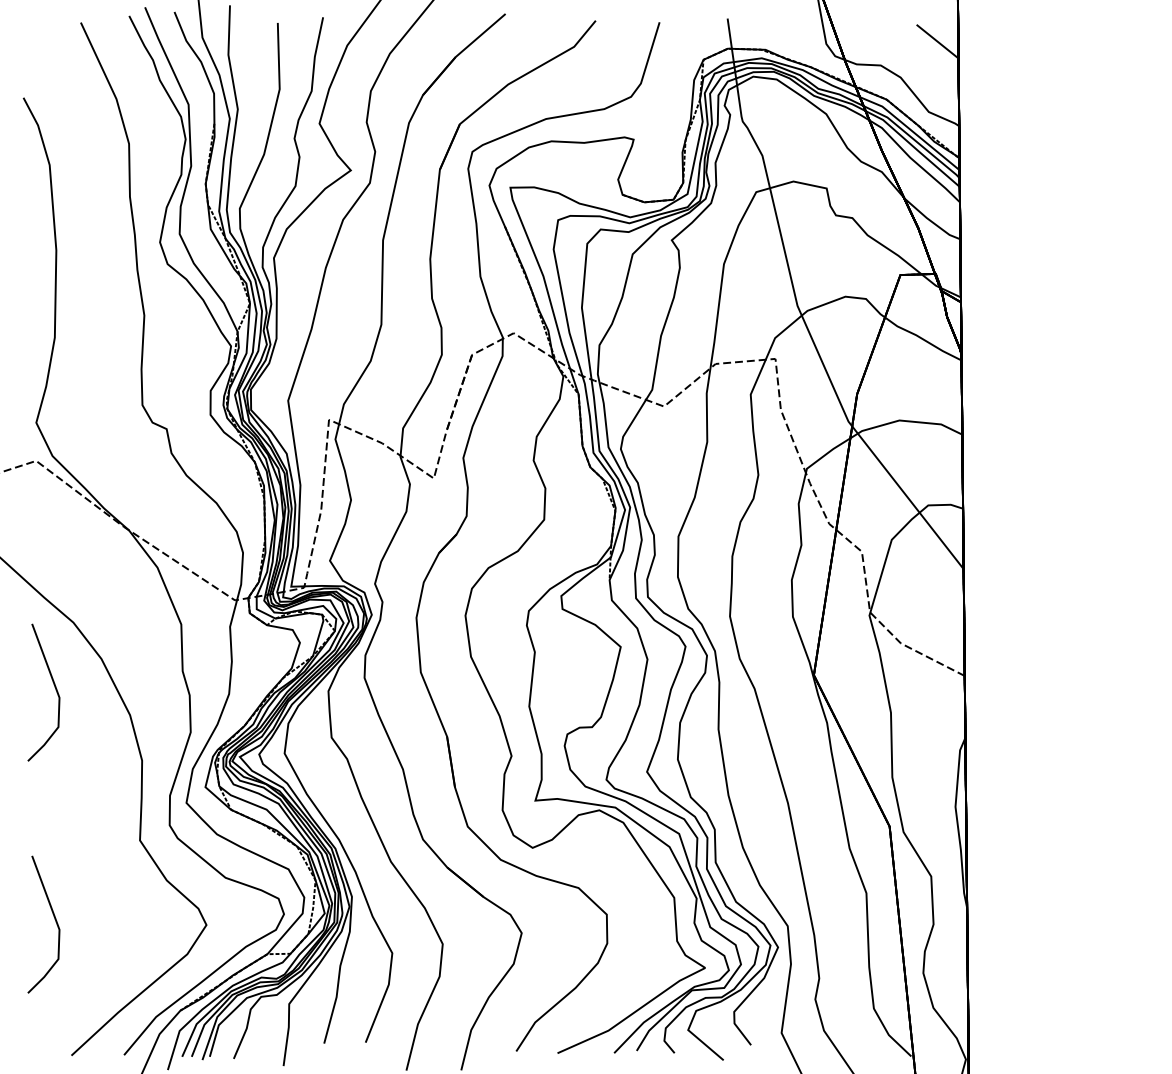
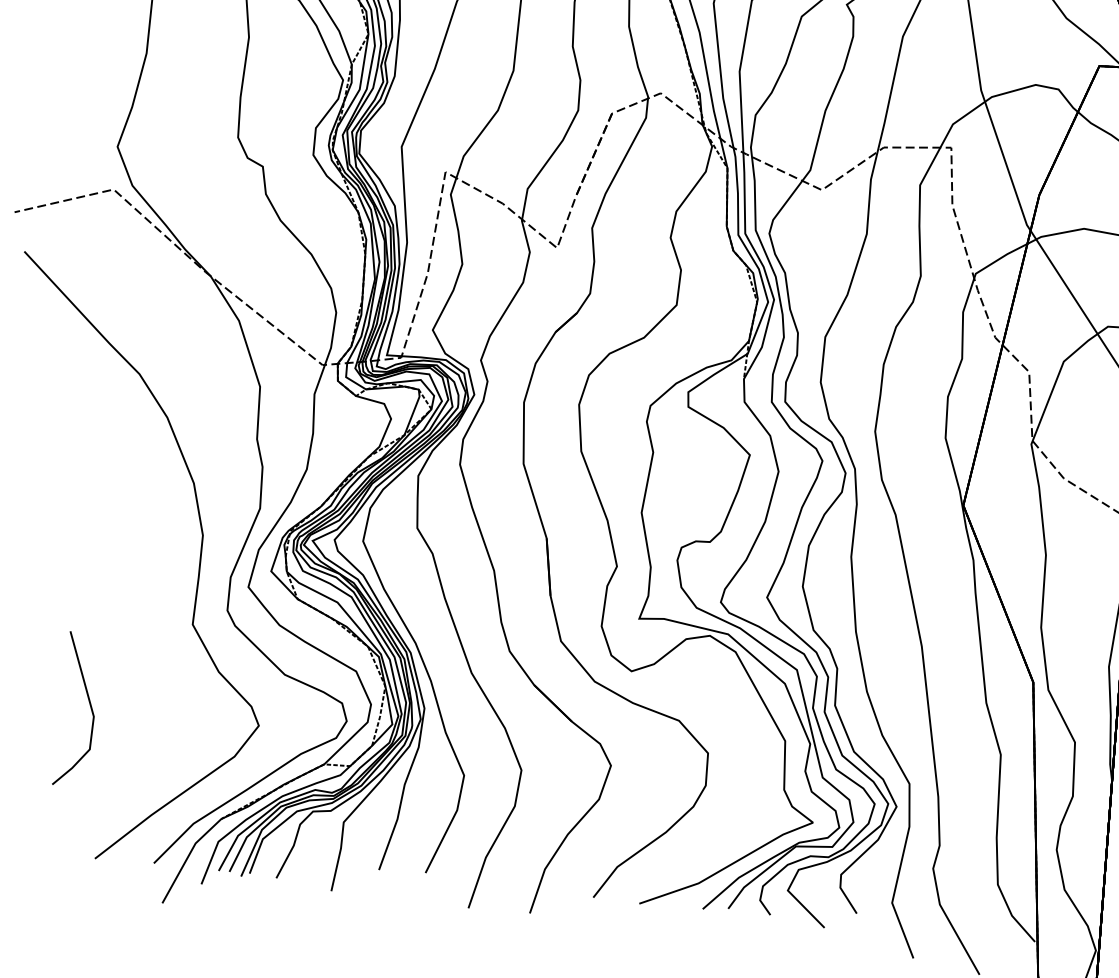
part: (54, 687) -> (111, 444), removed

